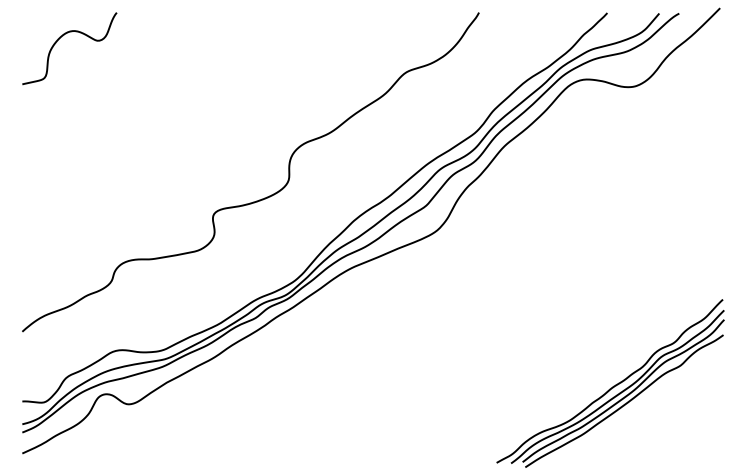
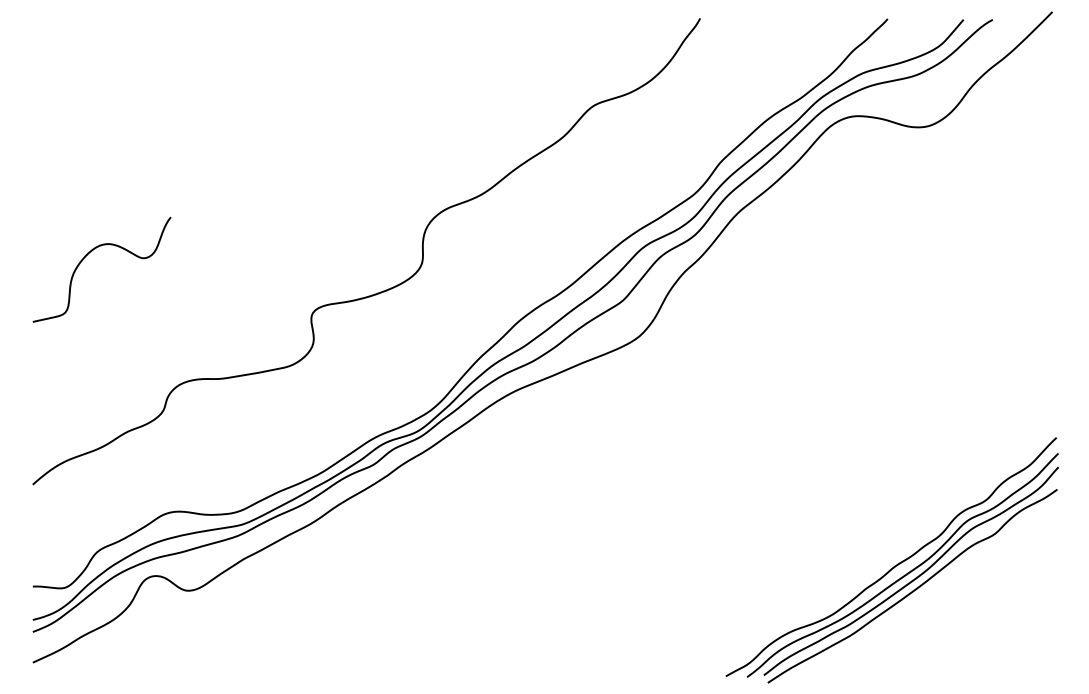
curve: (63, 36) -> (92, 252), moved

